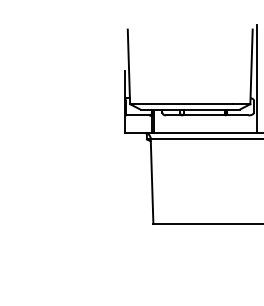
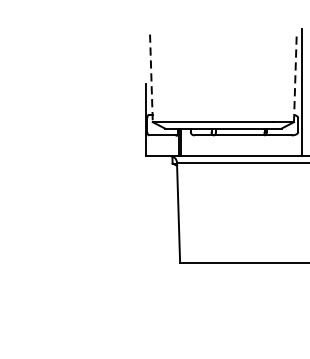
line: (251, 66) -> (295, 77), solid -> dashed
line: (128, 67) -> (150, 79), solid -> dashed

